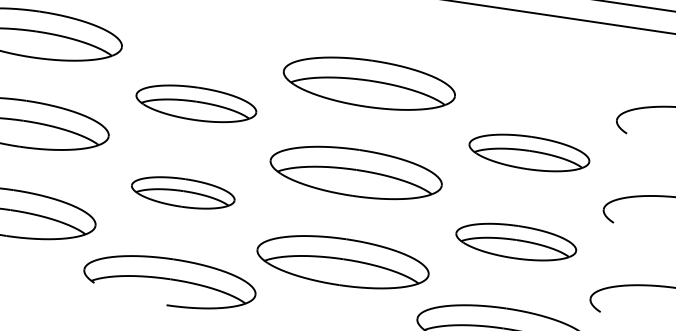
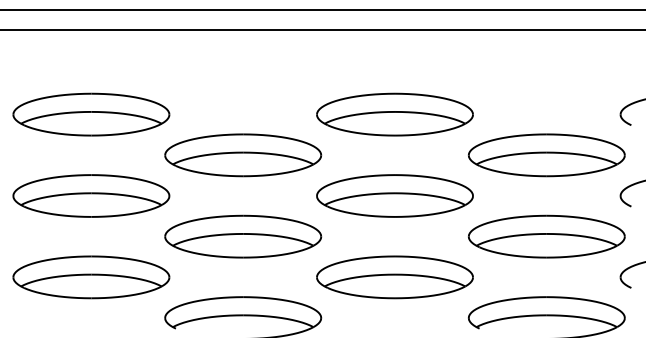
part: (196, 103) -> (243, 155), size x1.43
part: (529, 153) -> (546, 155), size x1.43
part: (183, 192) -> (243, 236), size x1.67
part: (515, 241) -> (546, 236), size x1.43

